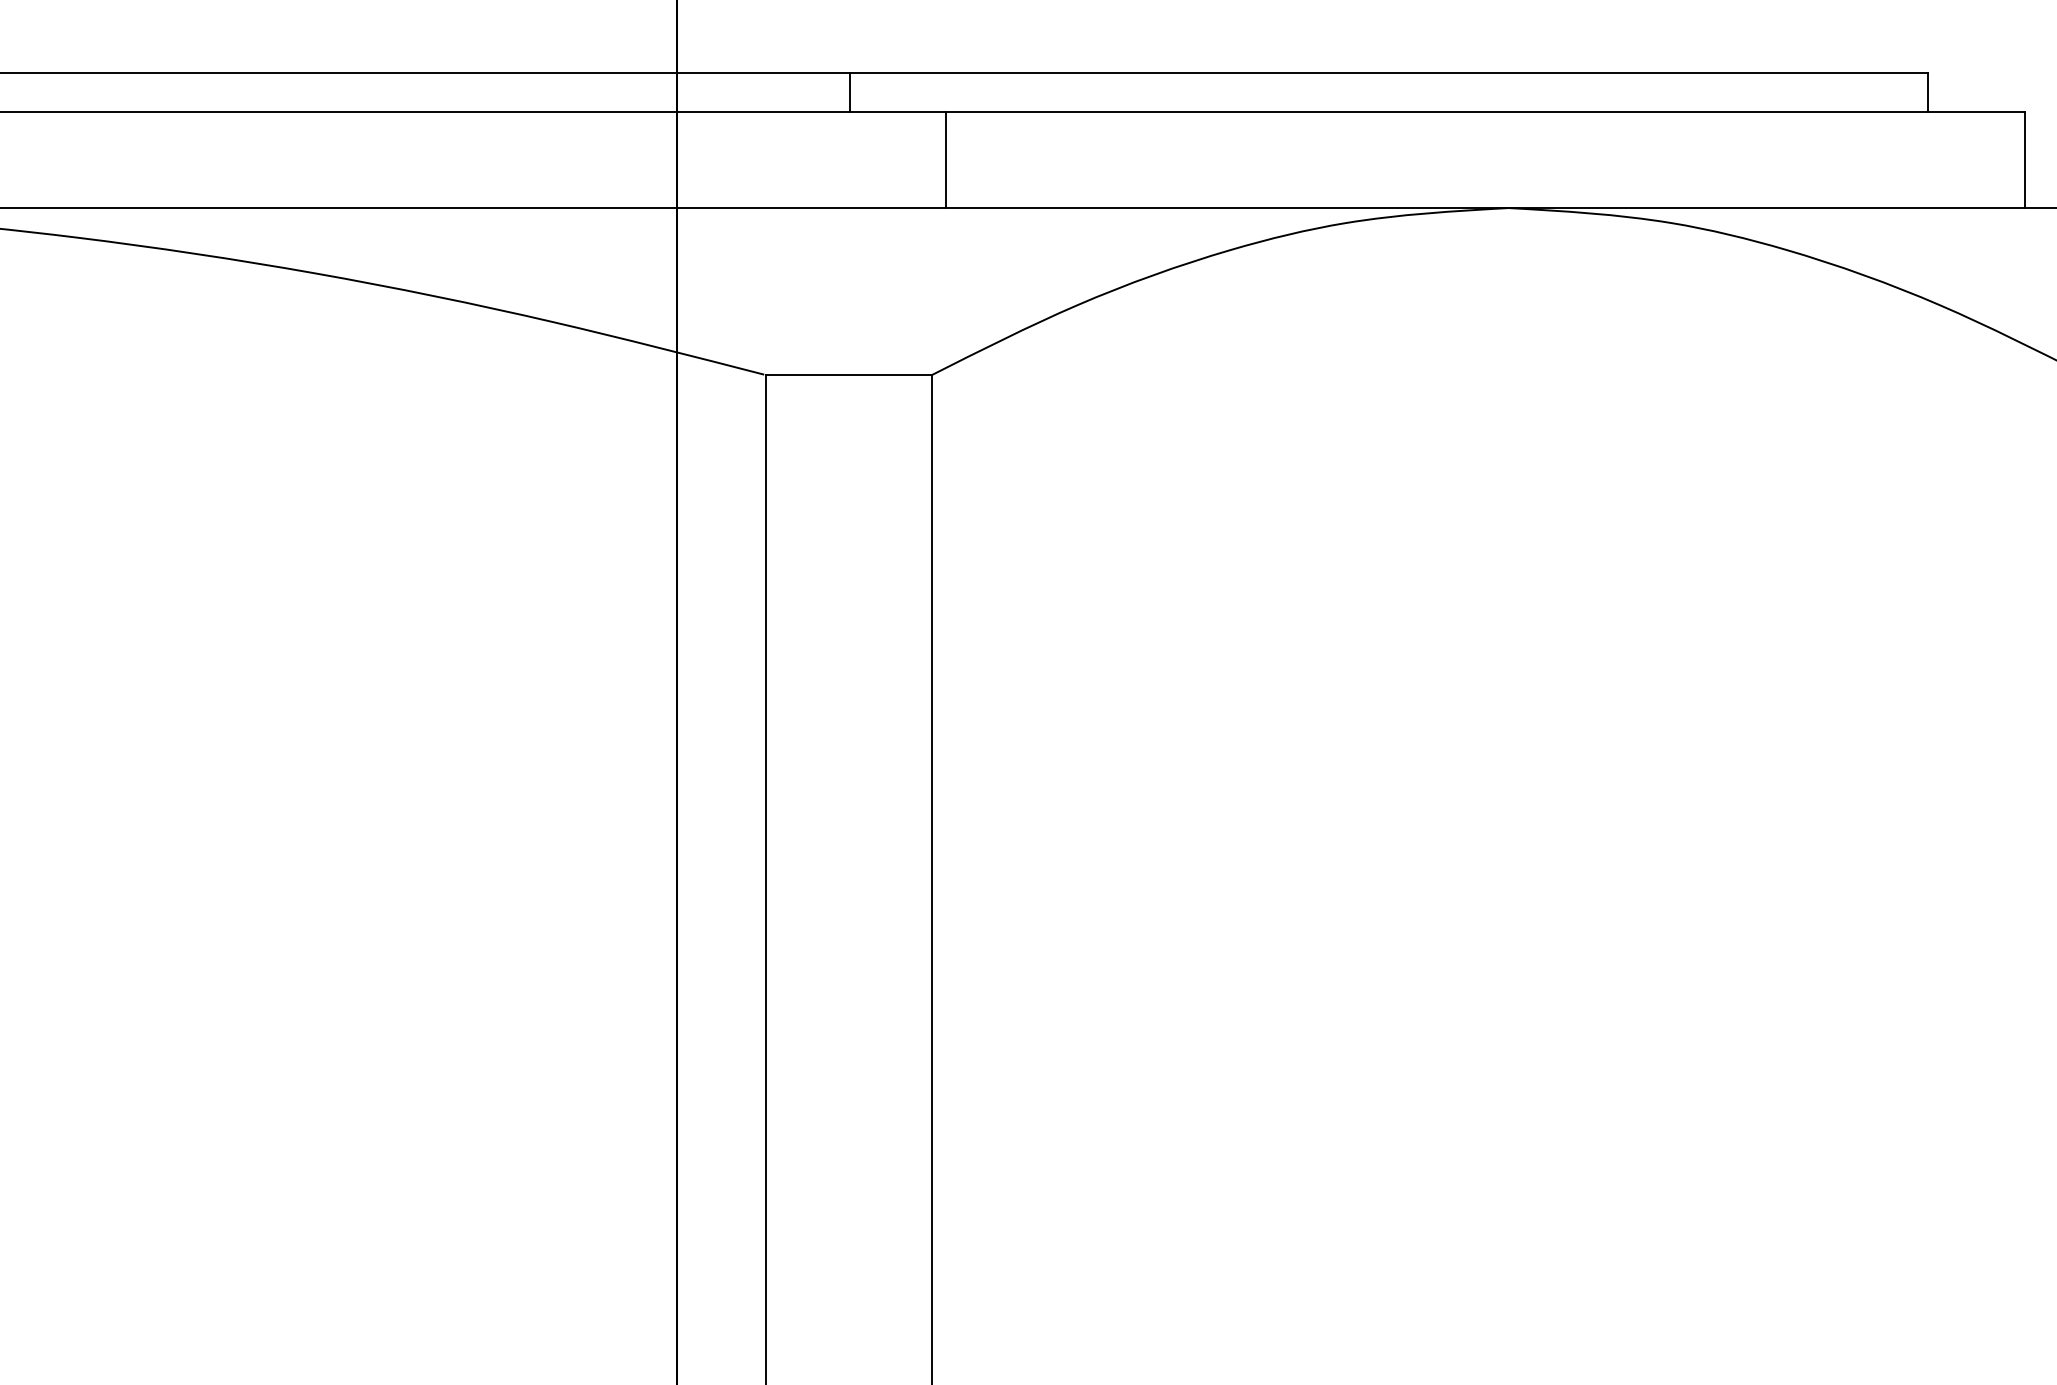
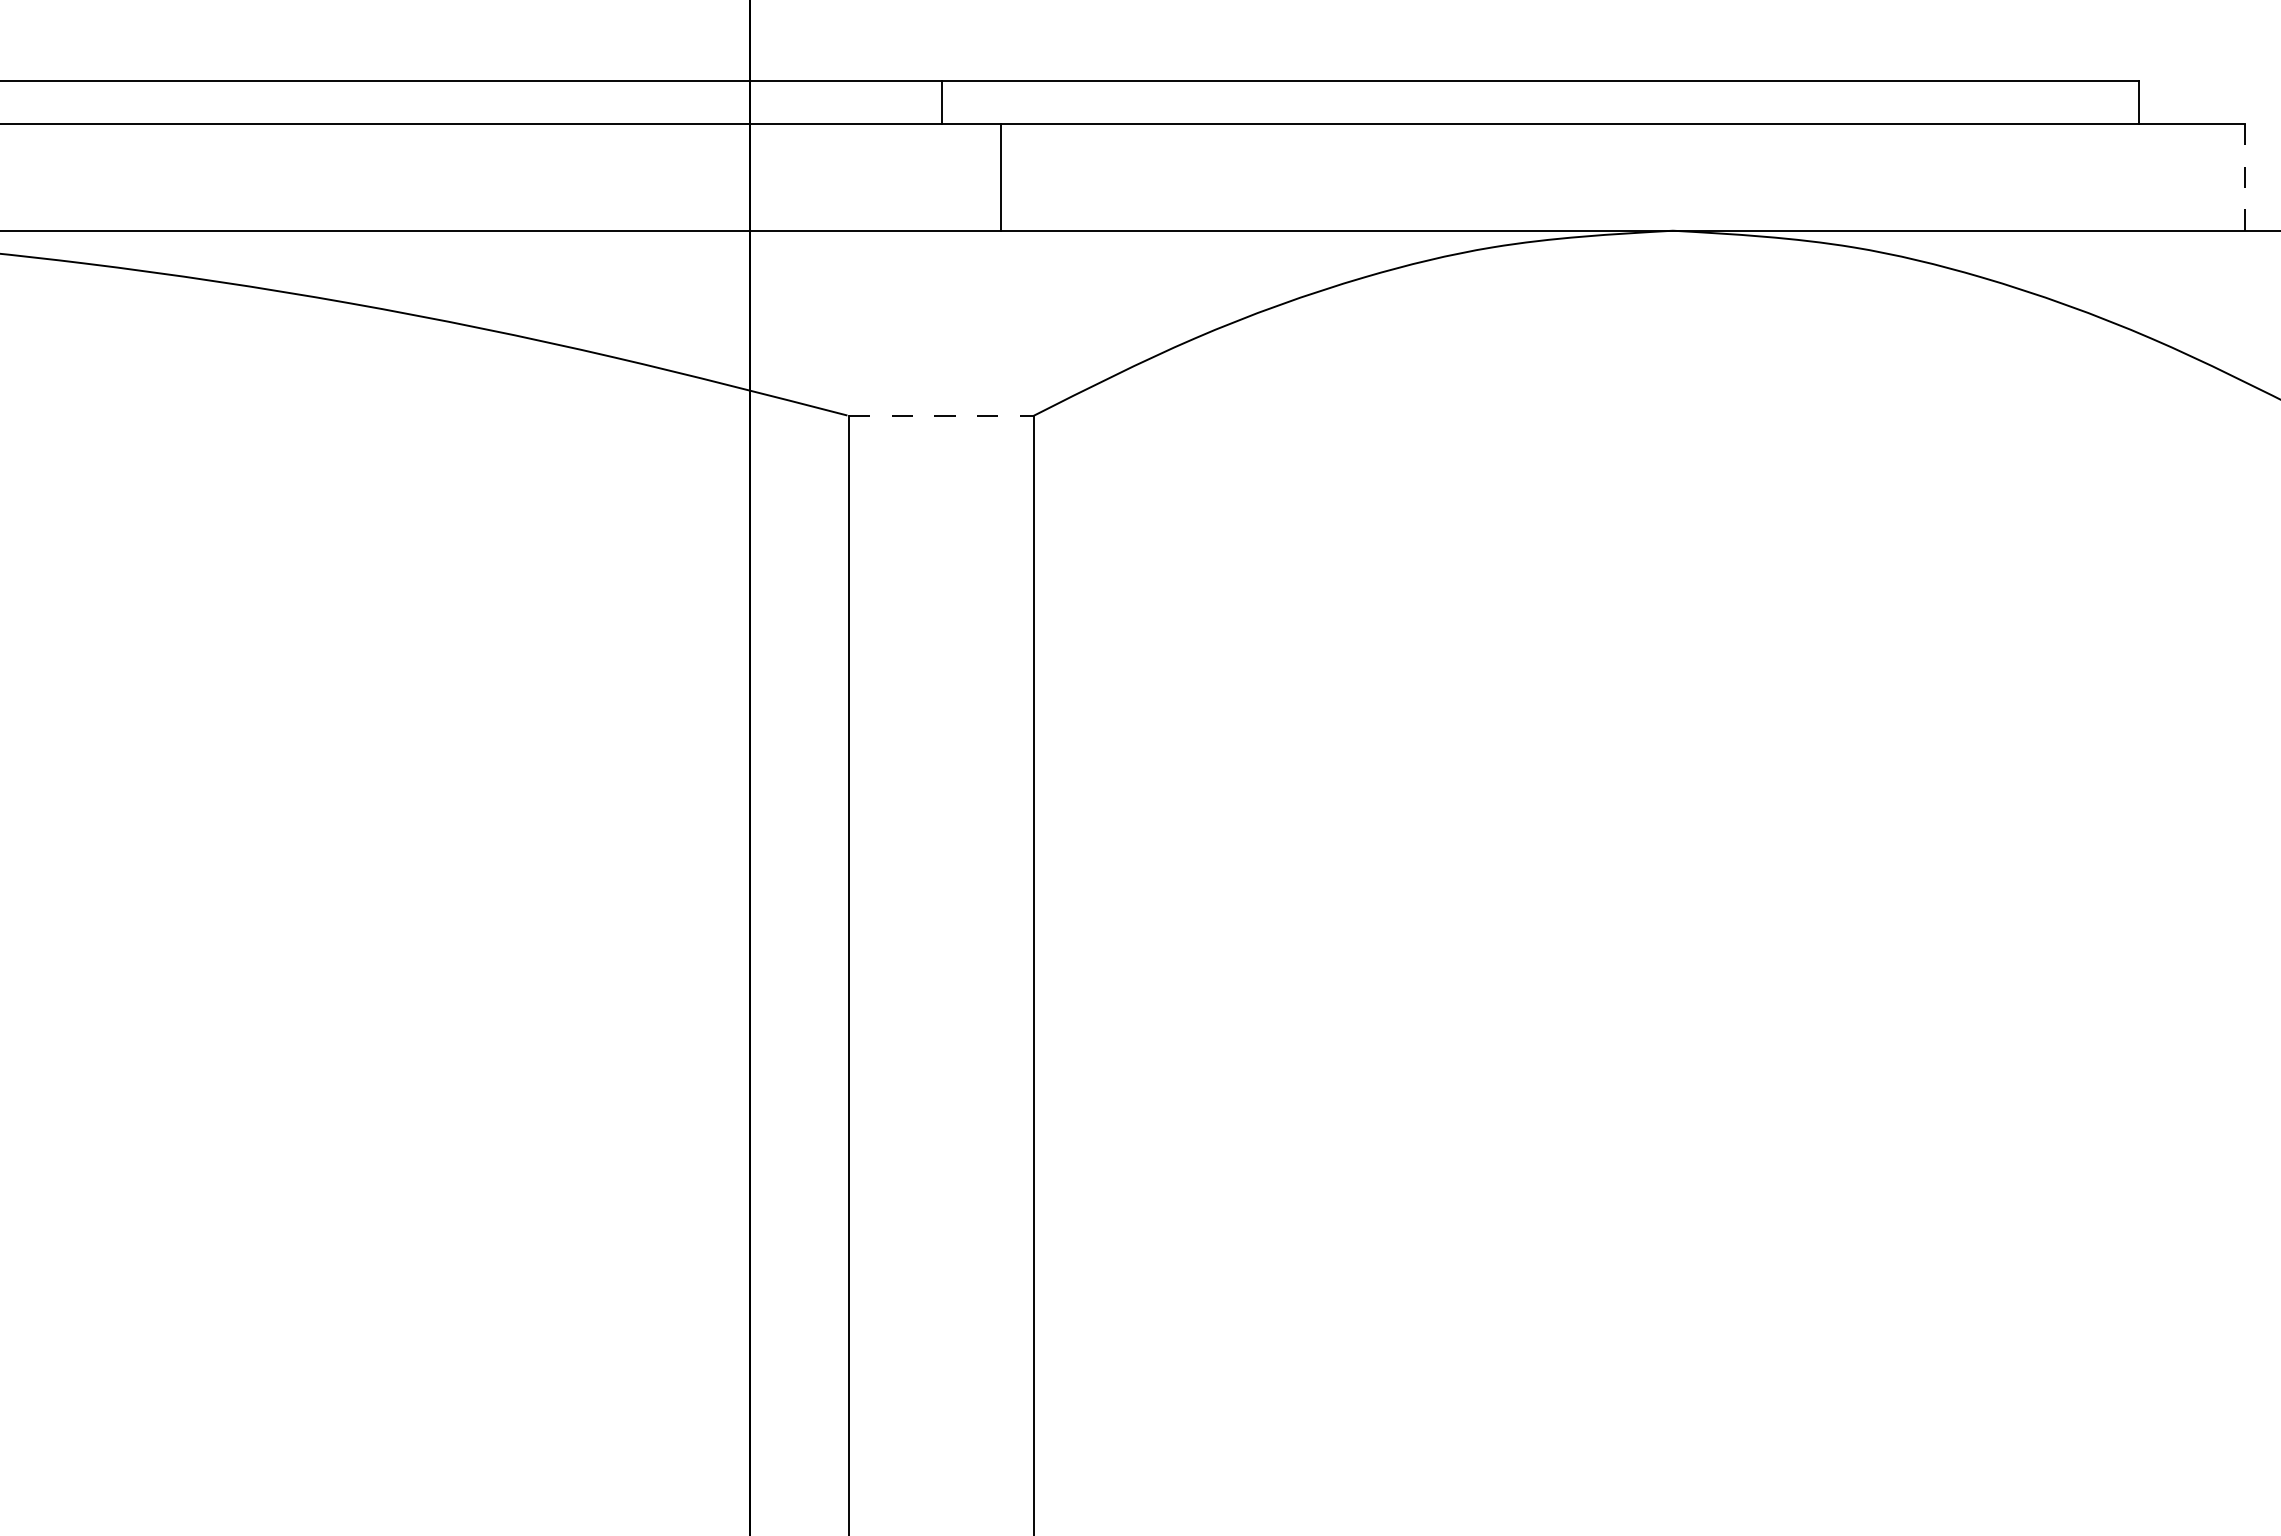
line: (946, 159) -> (1001, 176), moved
line: (2024, 160) -> (2245, 177), solid -> dashed
line: (849, 374) -> (941, 415), solid -> dashed

